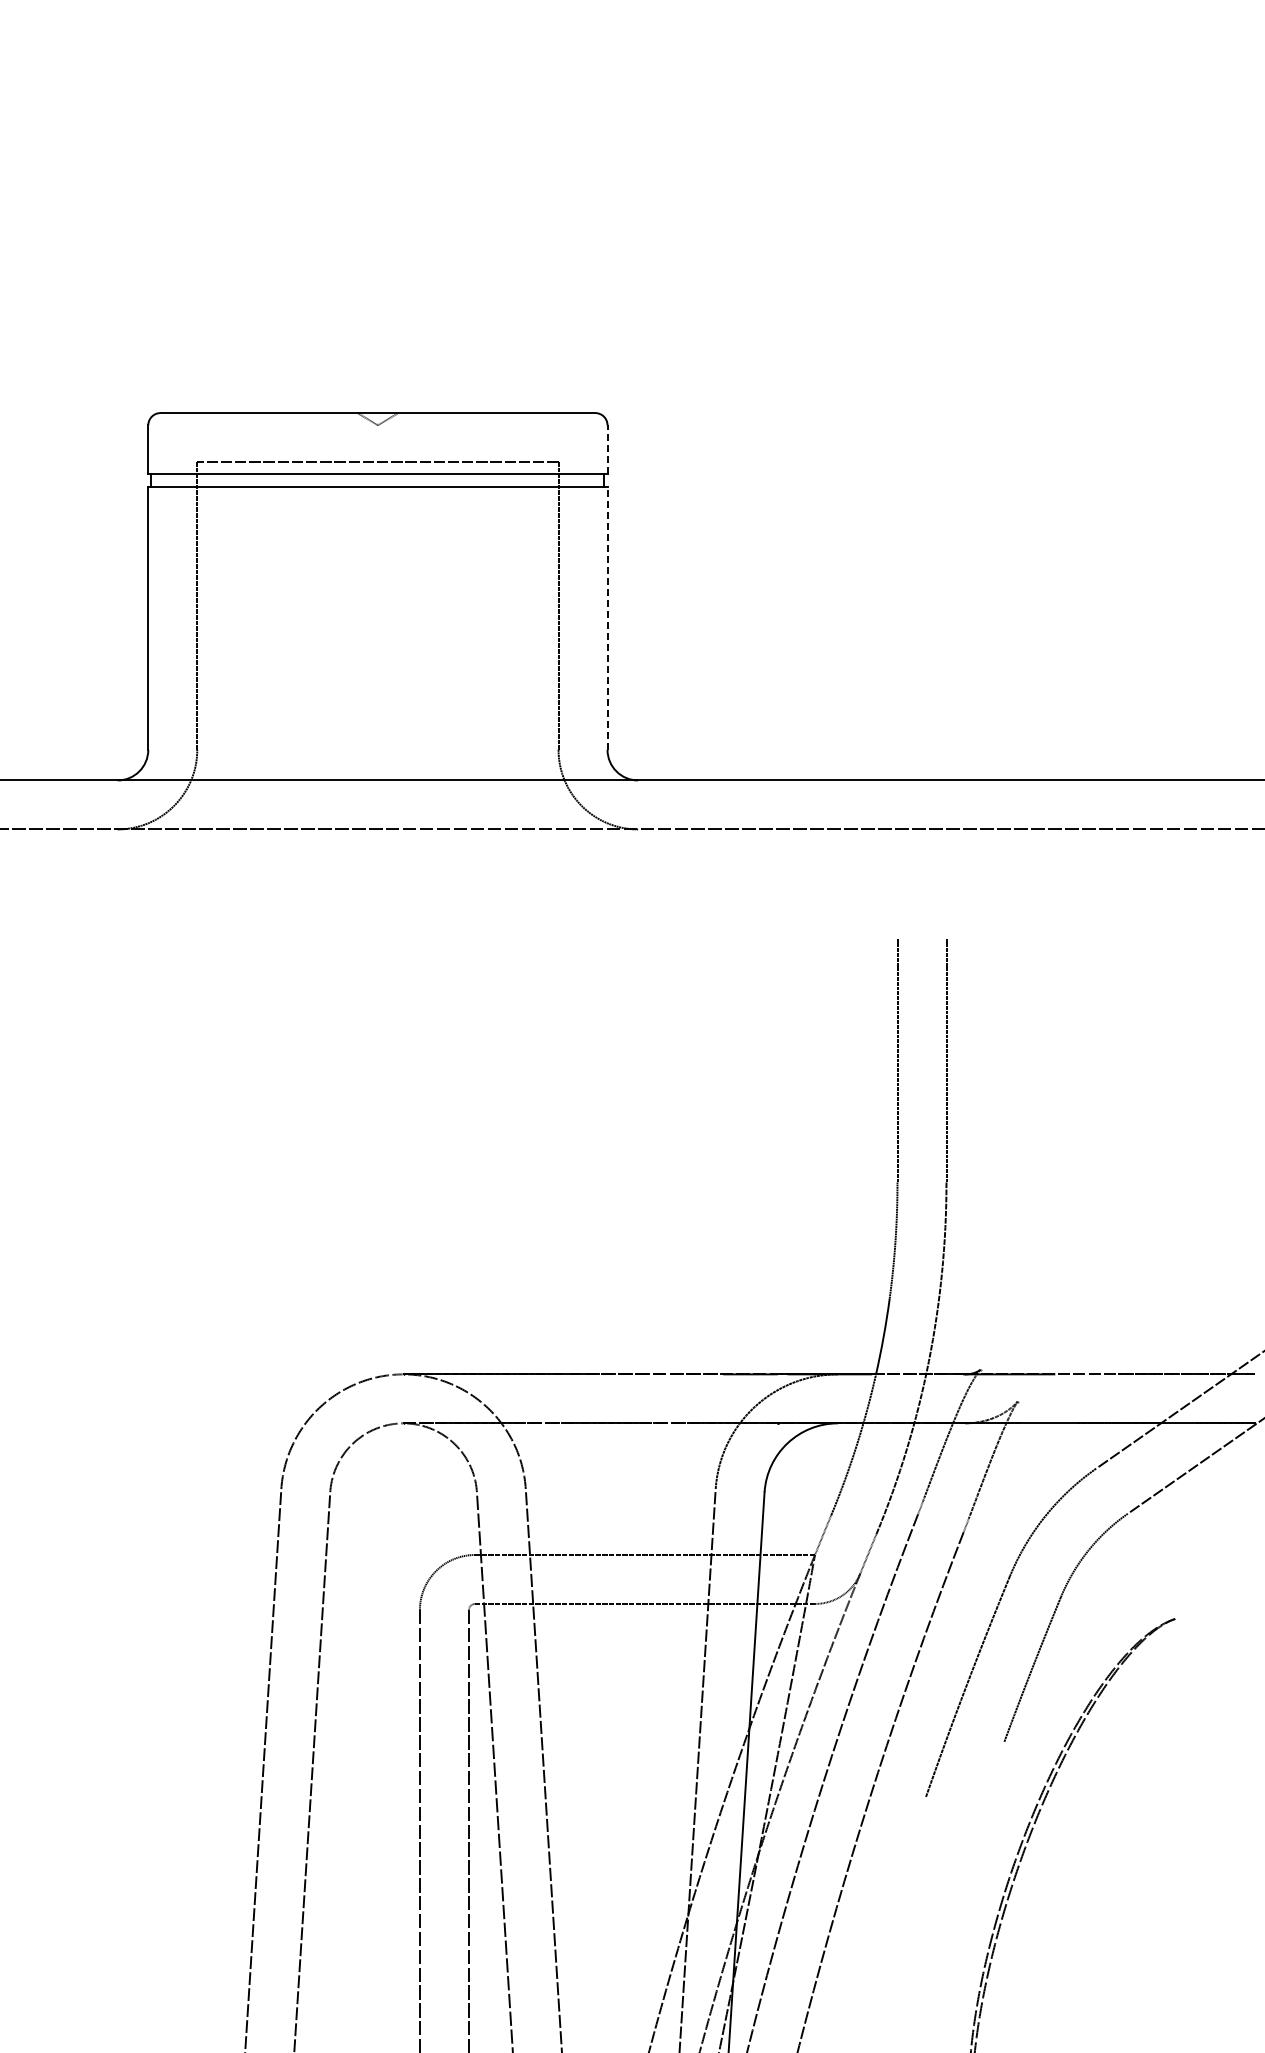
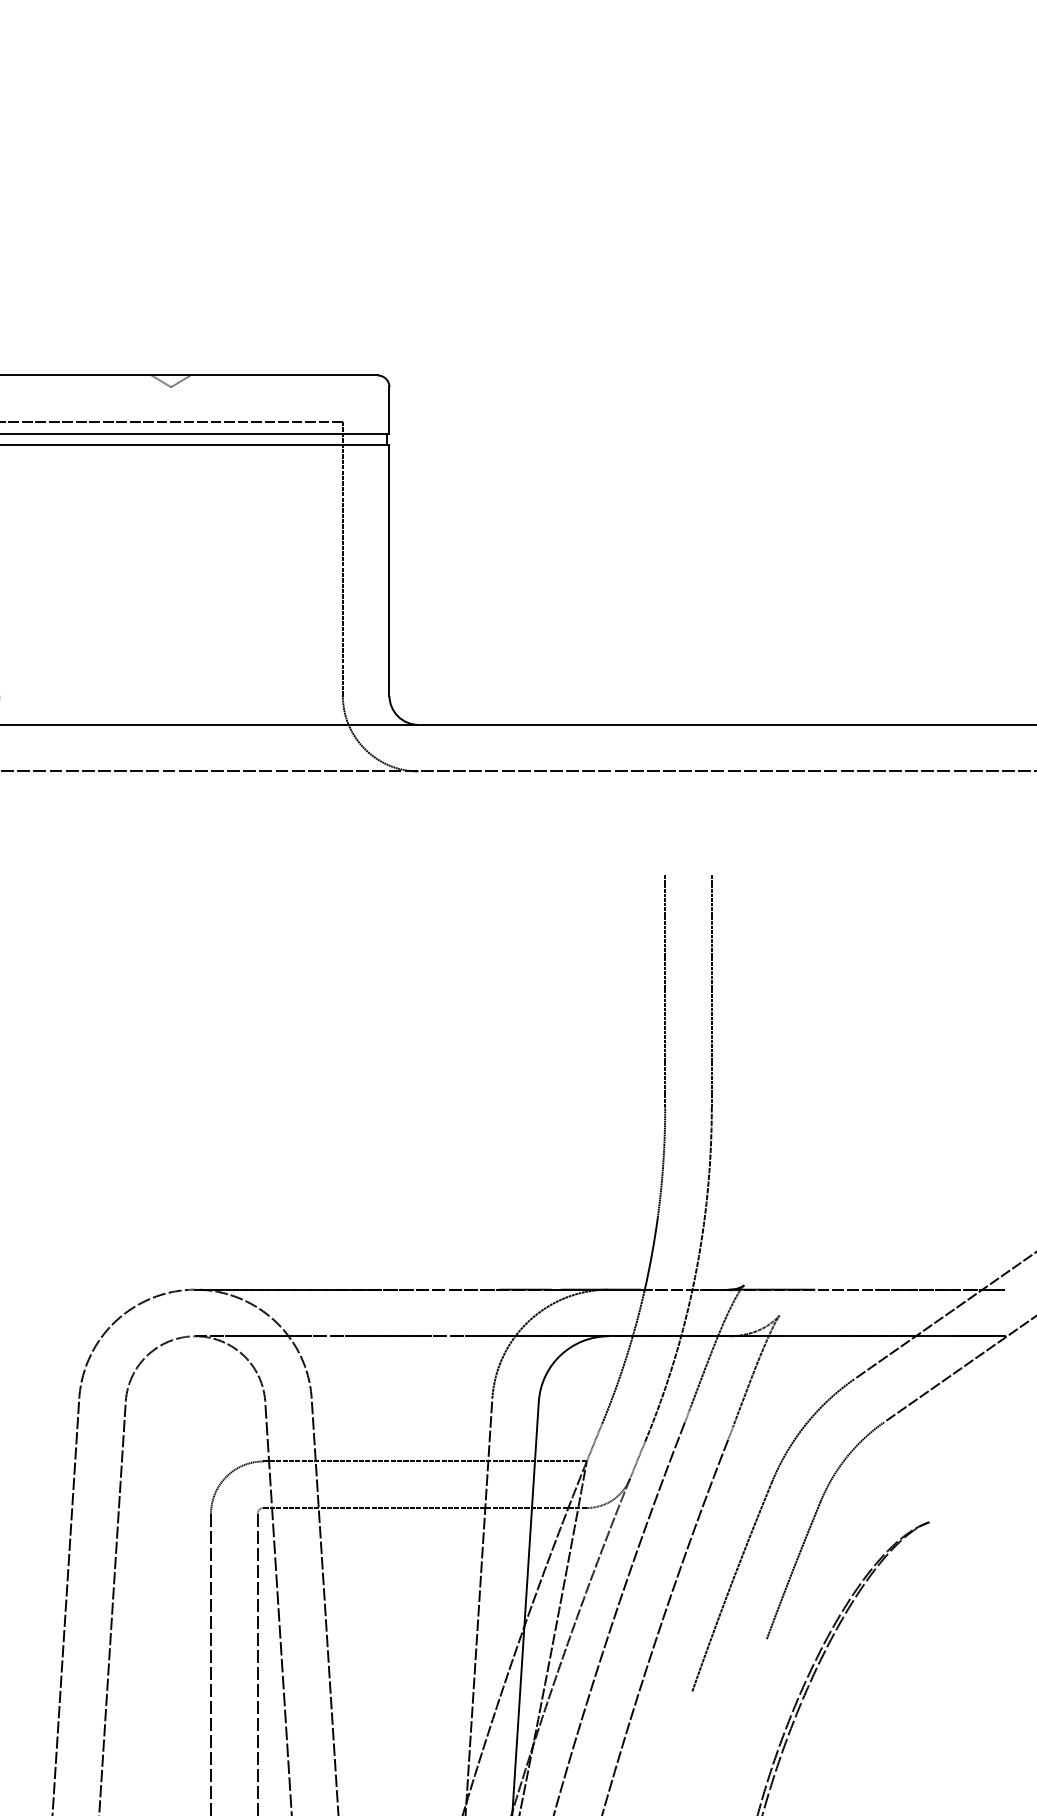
line: (607, 449) -> (389, 410), dashed -> solid
line: (607, 618) -> (389, 570), dashed -> solid

